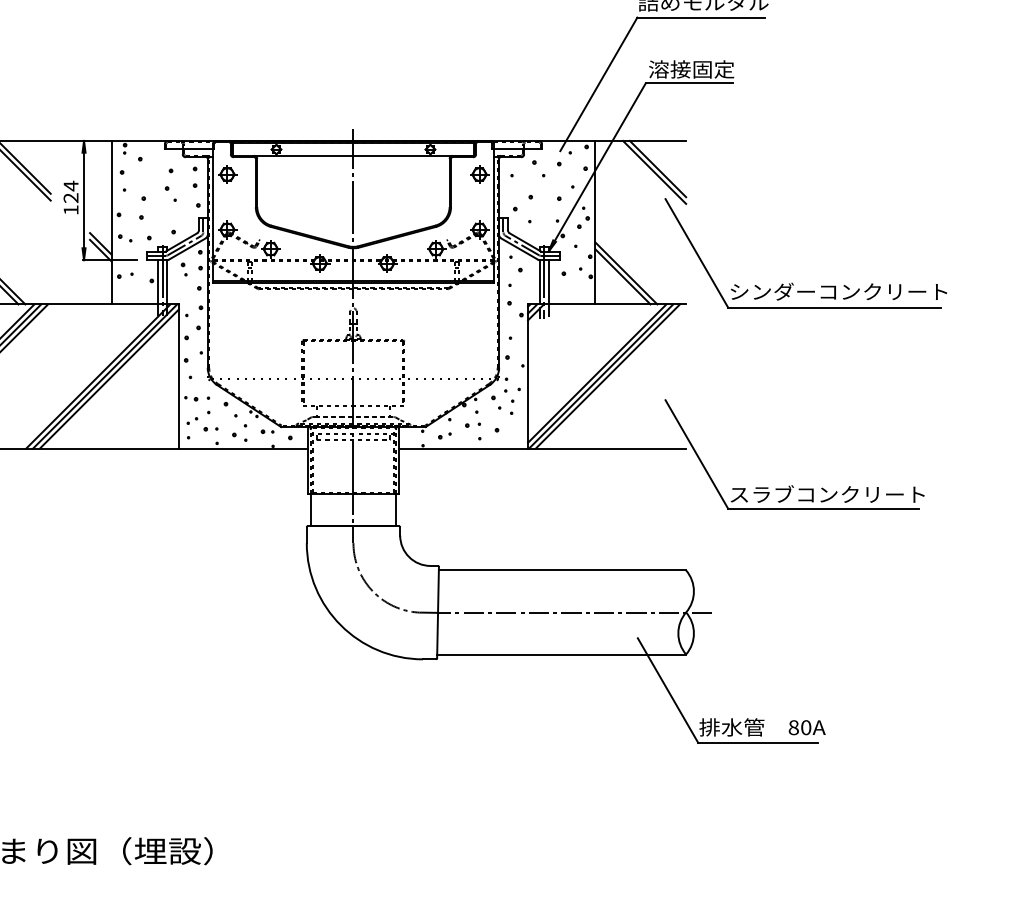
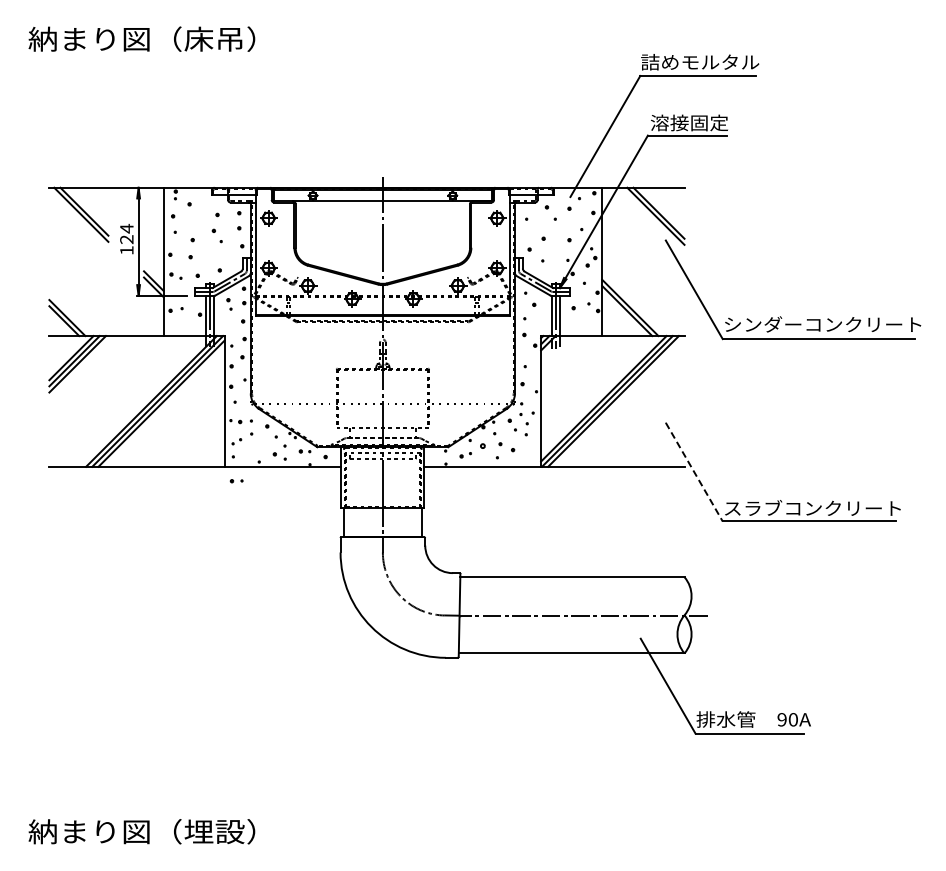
part: (473, 425) -> (491, 445), size x1.6
part: (210, 429) -> (236, 481), moved
line: (697, 454) -> (694, 472), solid -> dashed
text: (793, 727) -> (781, 719), 80A -> 90A

